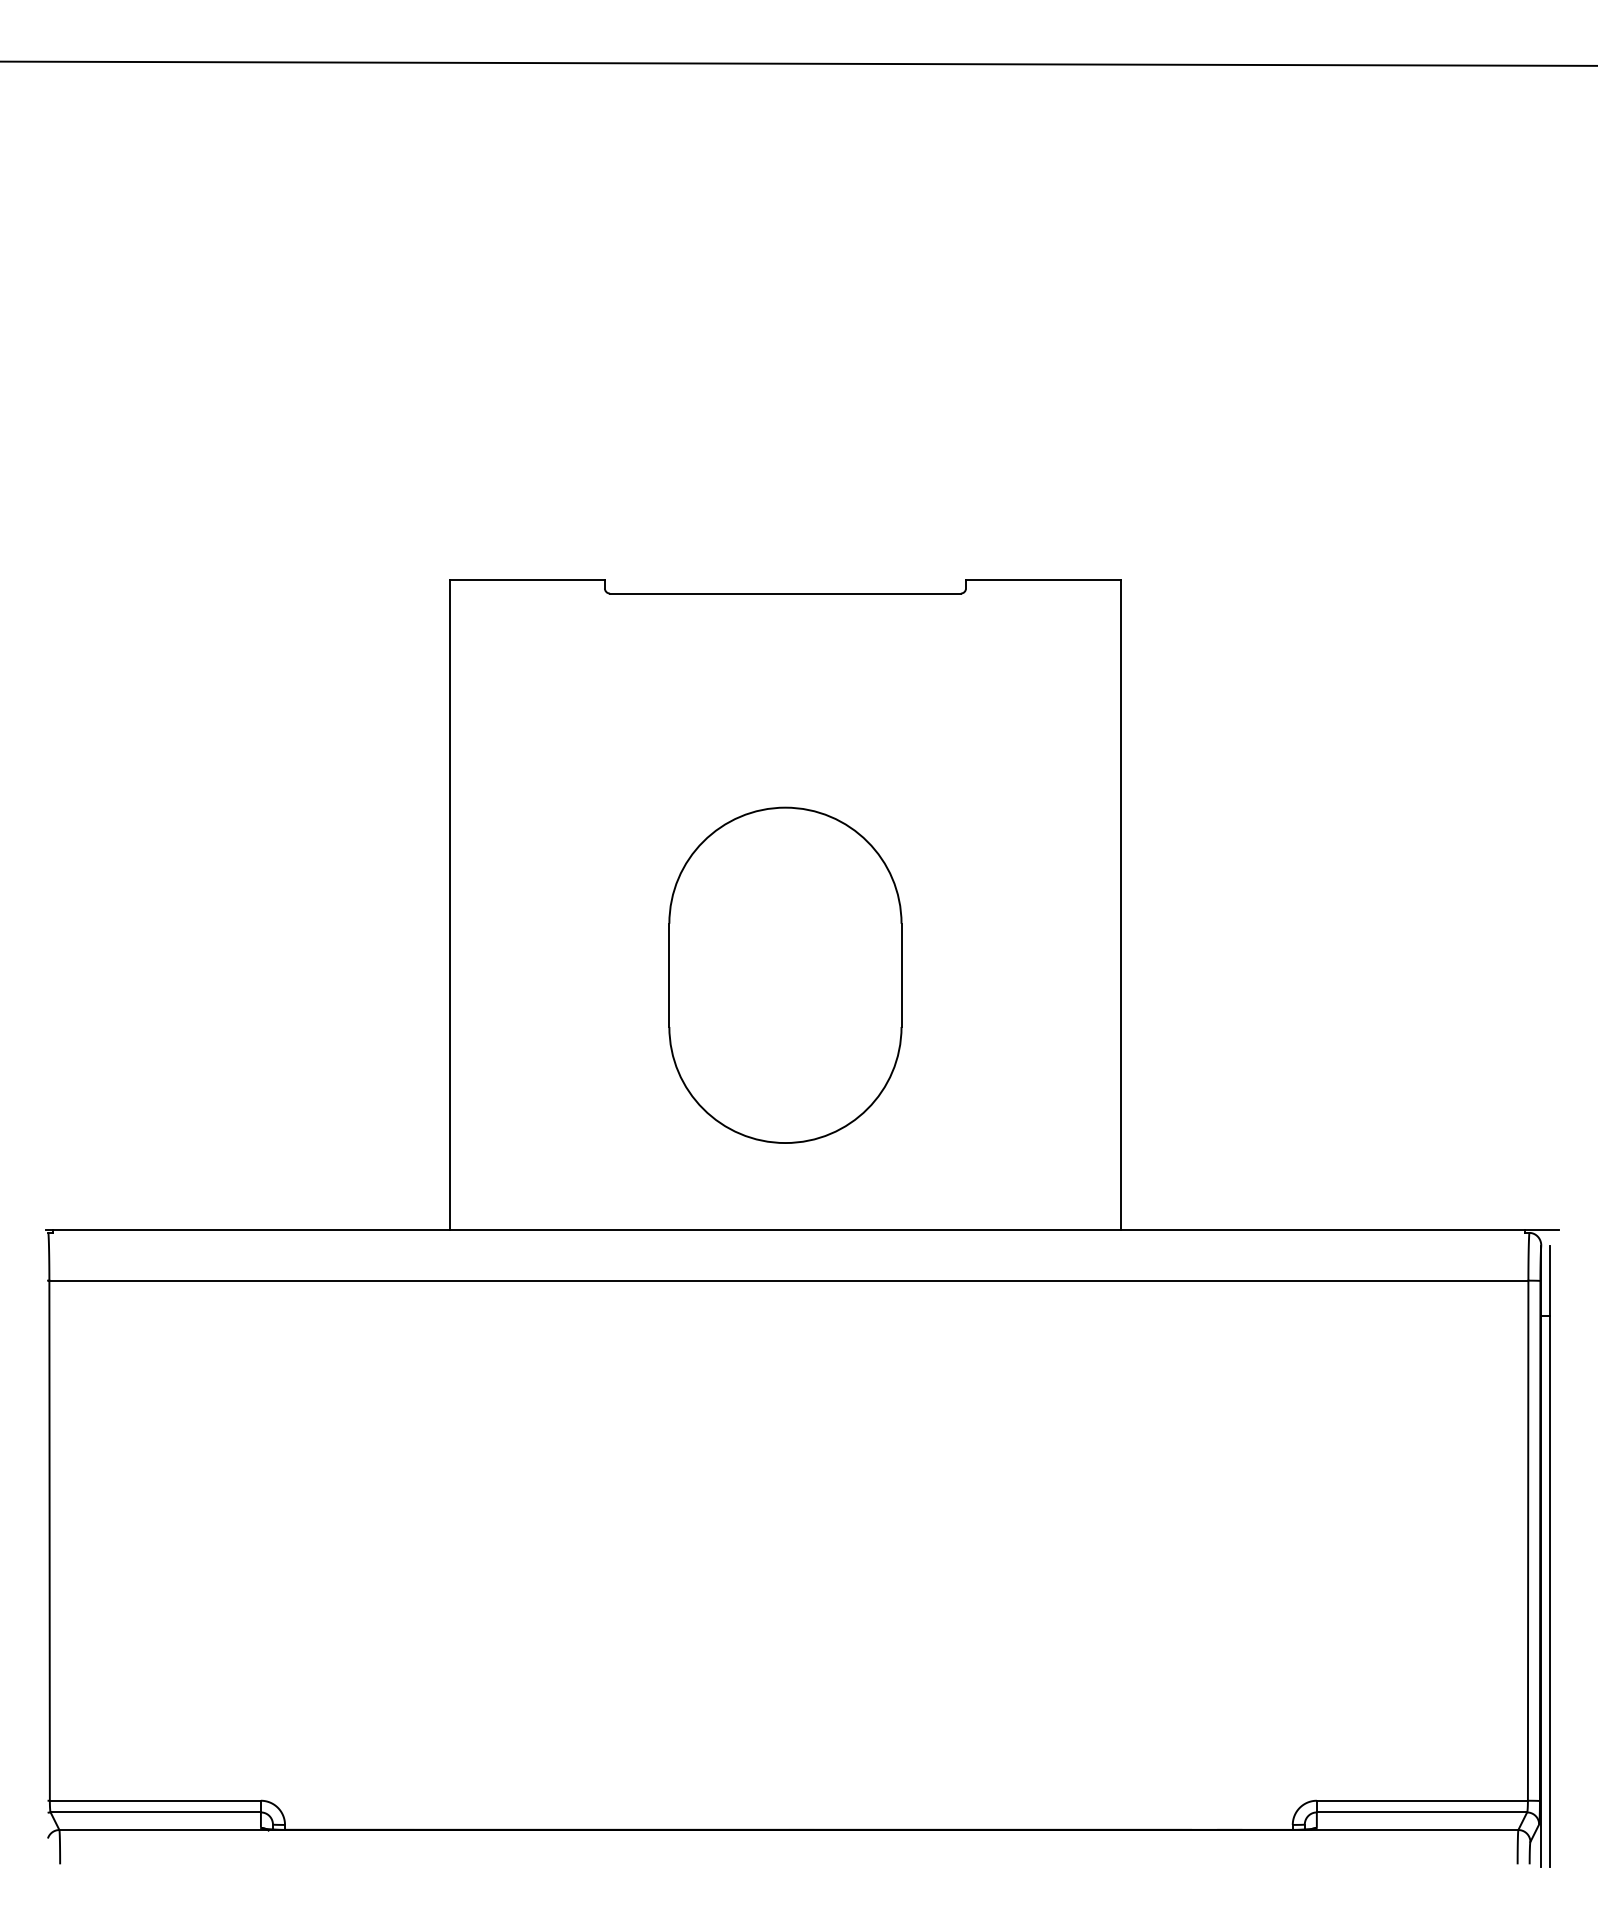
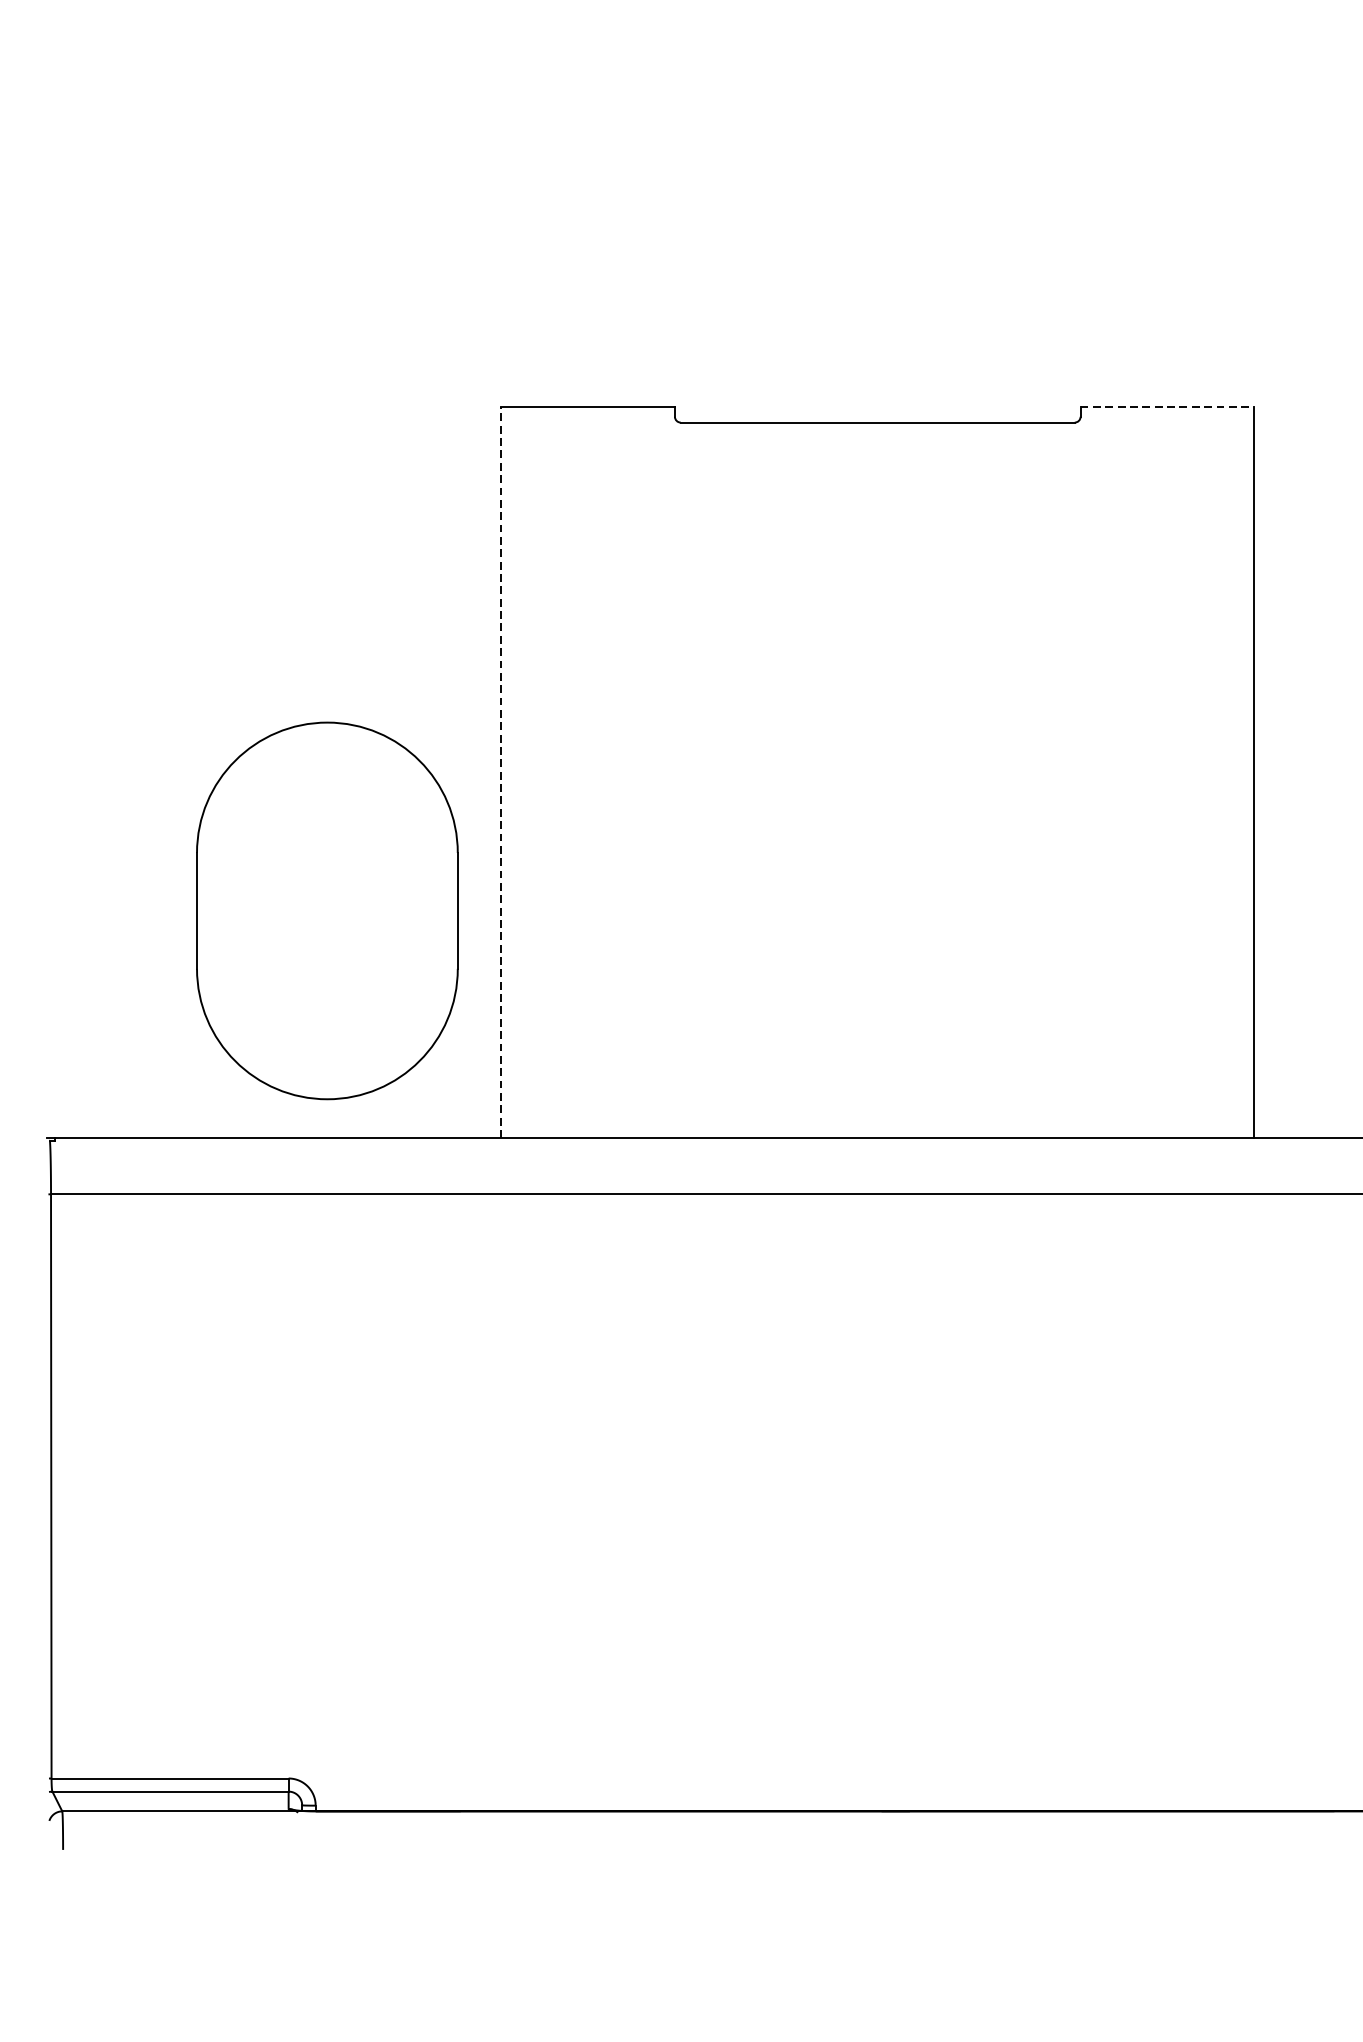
line: (1043, 579) -> (1167, 406), solid -> dashed
line: (450, 904) -> (501, 771), solid -> dashed
part: (785, 974) -> (327, 909), moved

